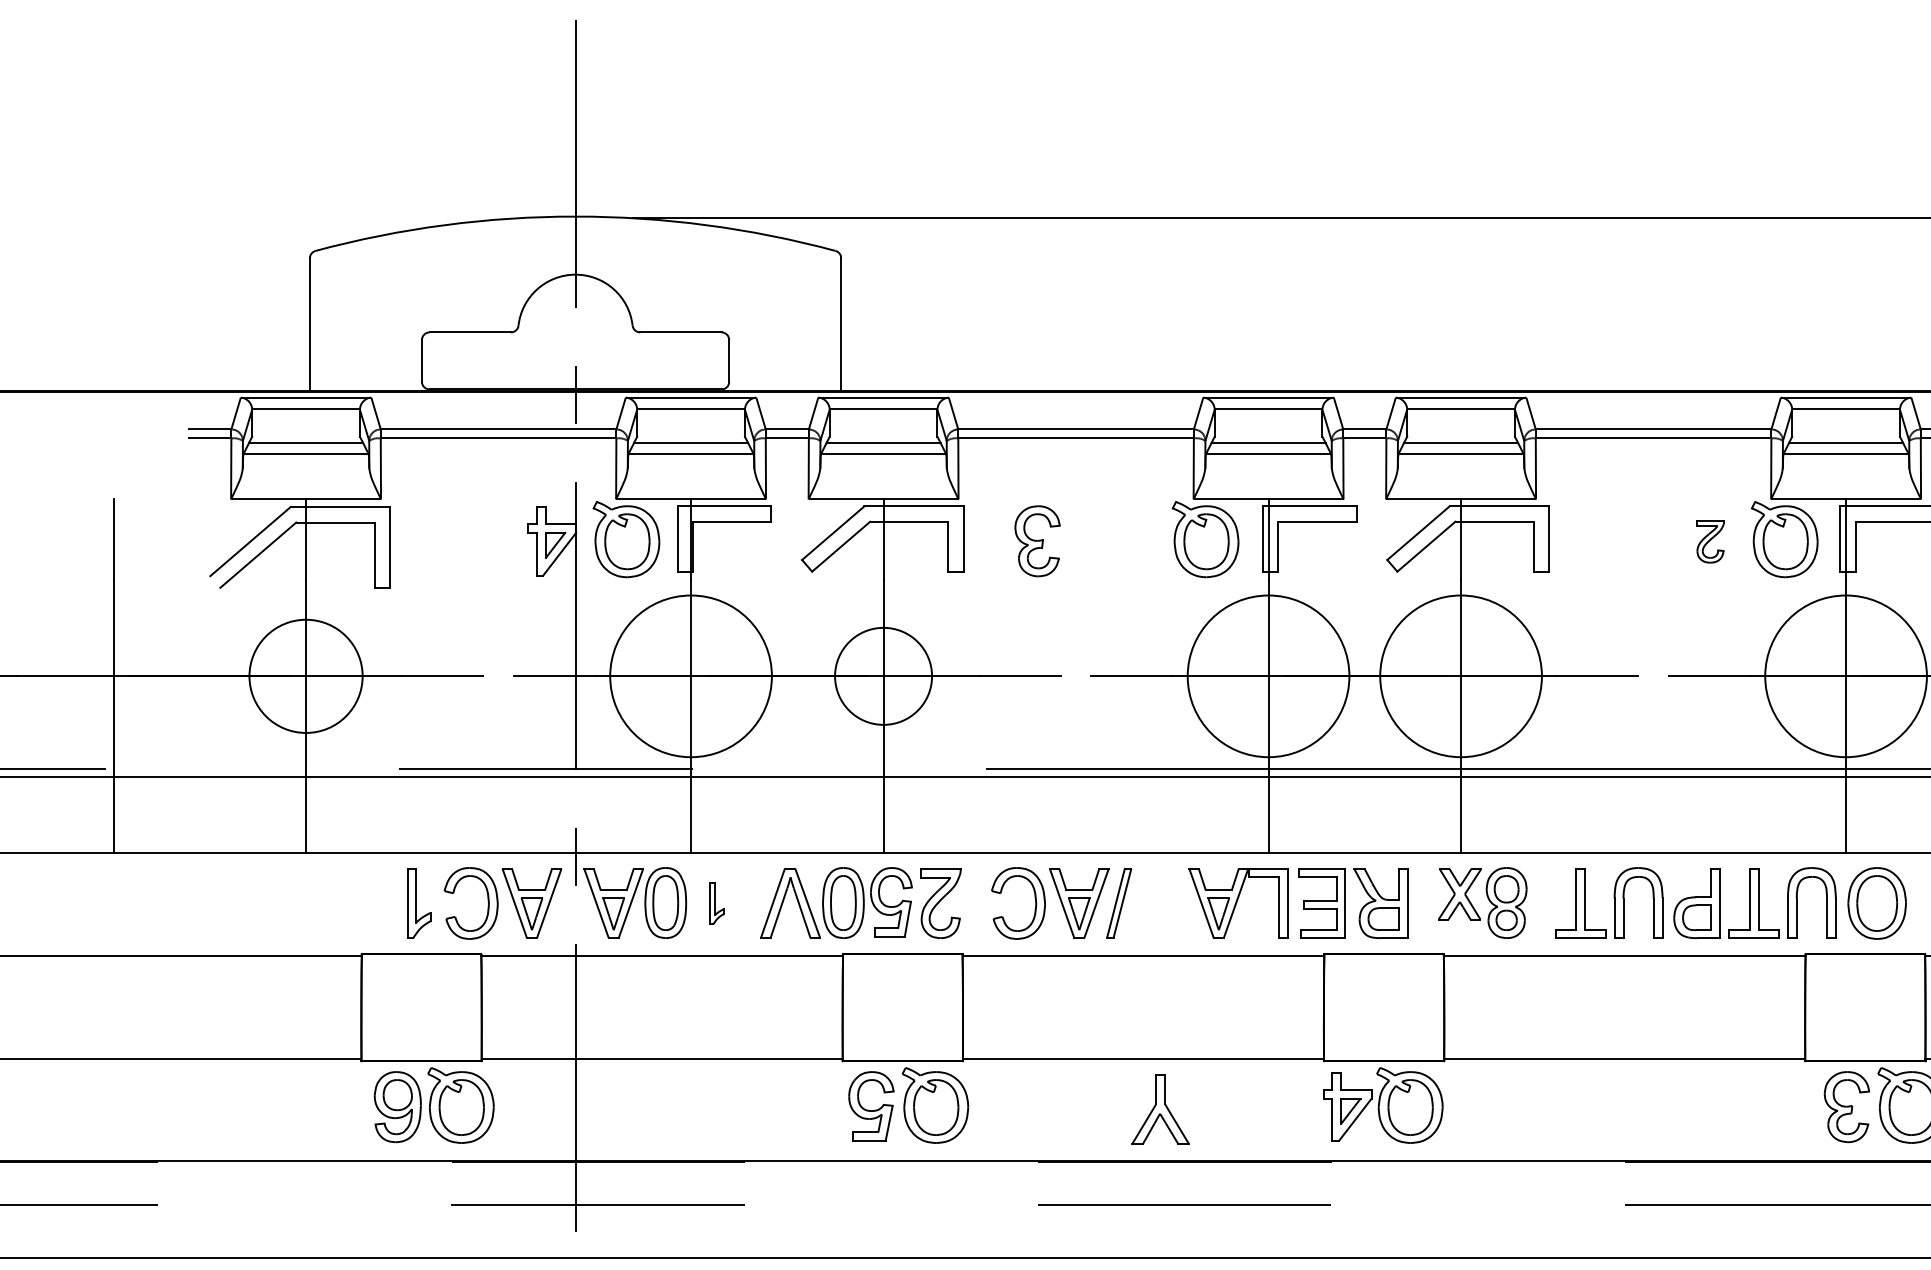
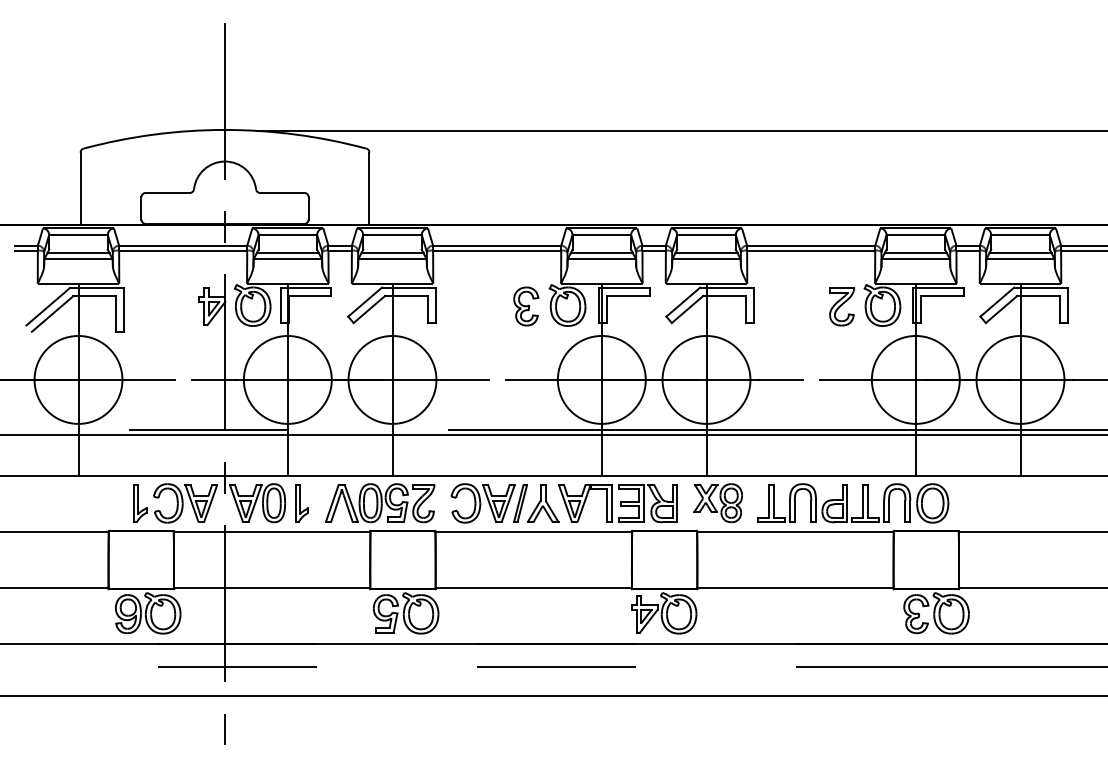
part: (1038, 541) -> (526, 306), moved
part: (1711, 541) -> (842, 306), size x1.67
circle: (306, 675) -> (78, 379), size x1.43
circle: (883, 675) -> (392, 379), size x1.67
part: (716, 903) -> (301, 503), size x1.67
part: (1161, 1109) -> (543, 503), moved

